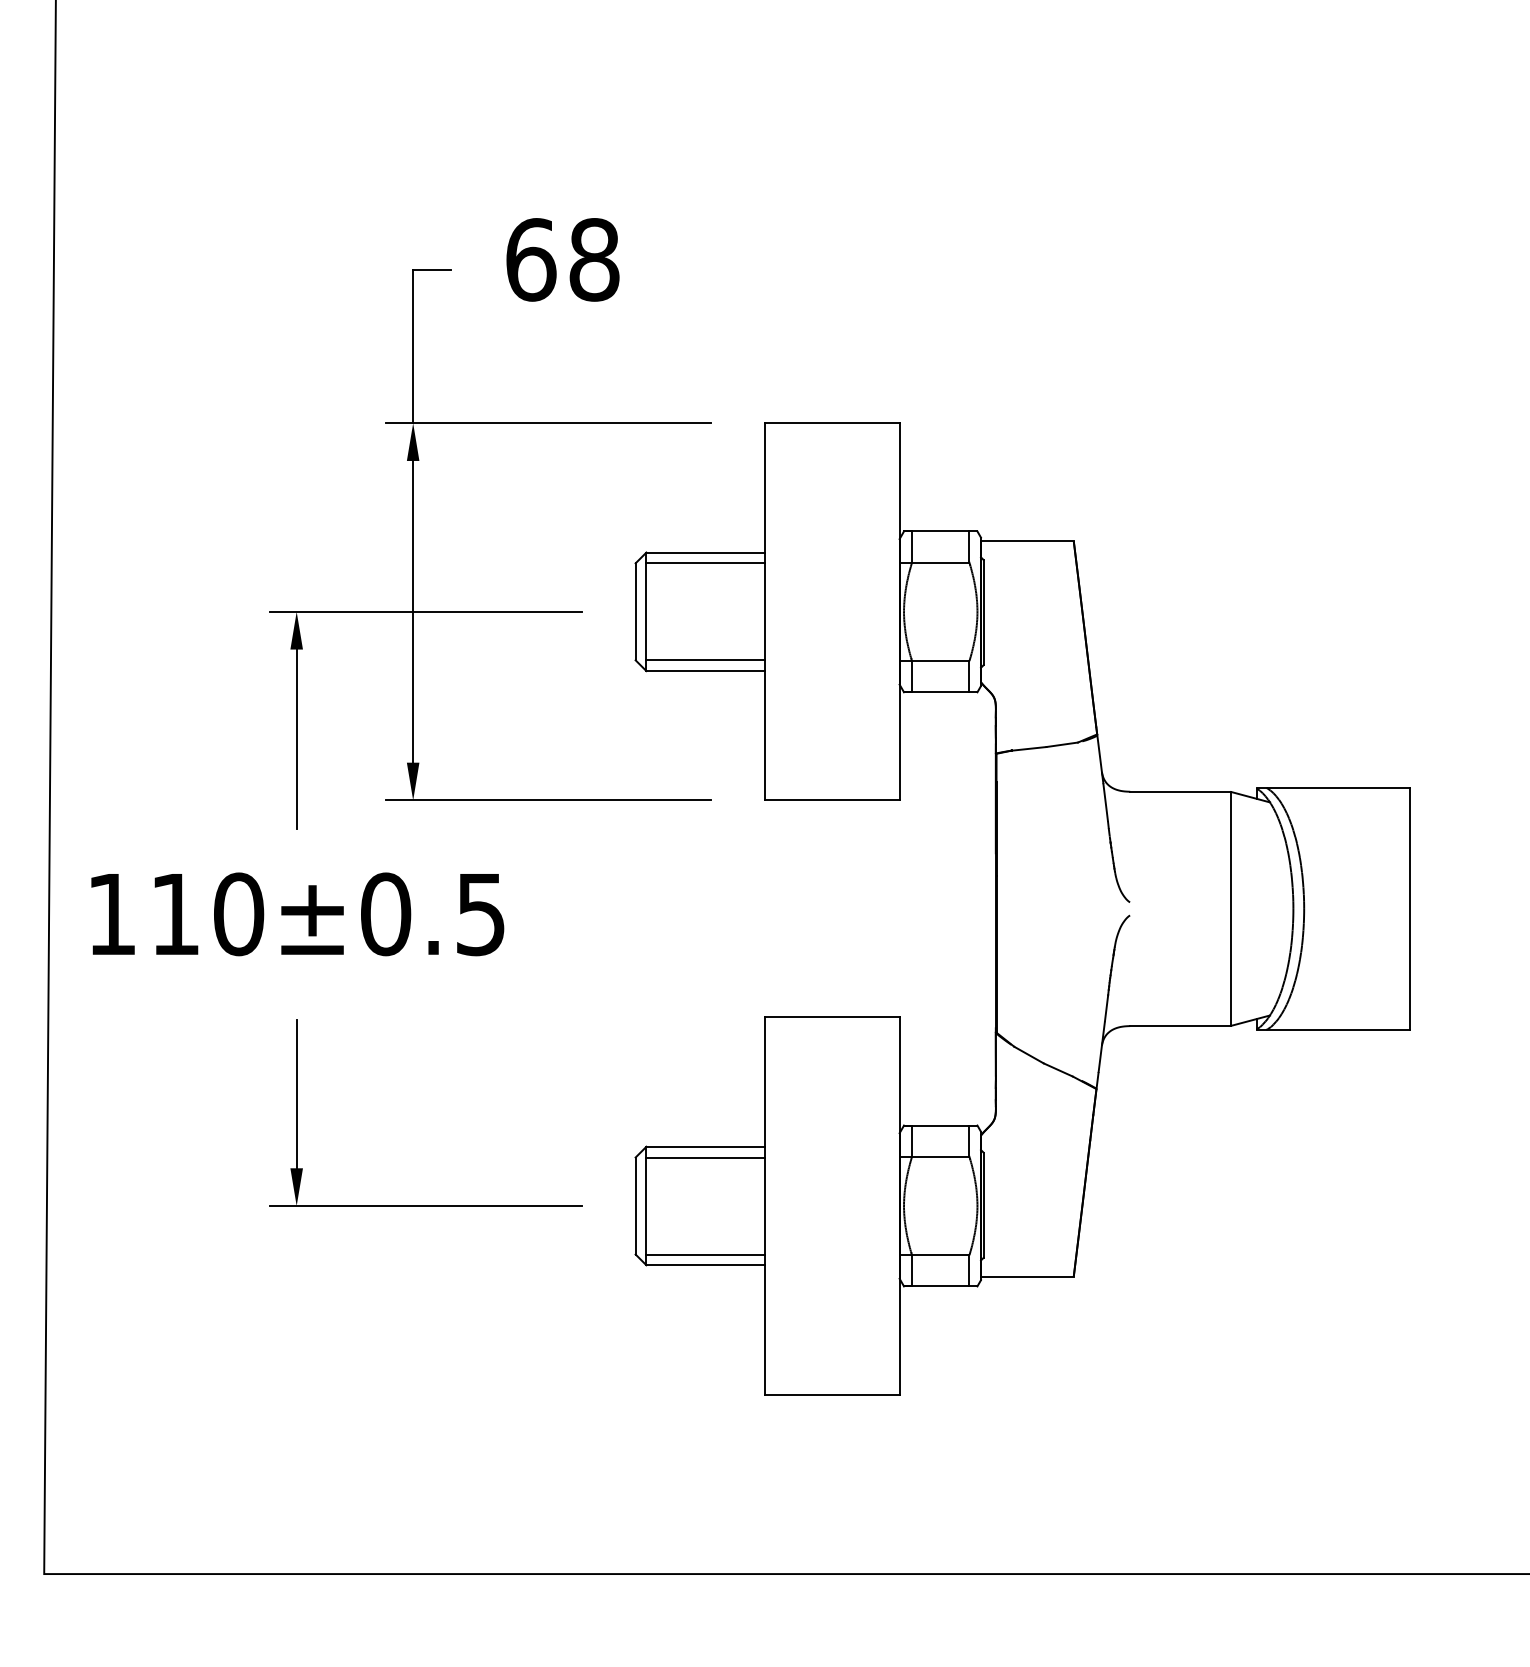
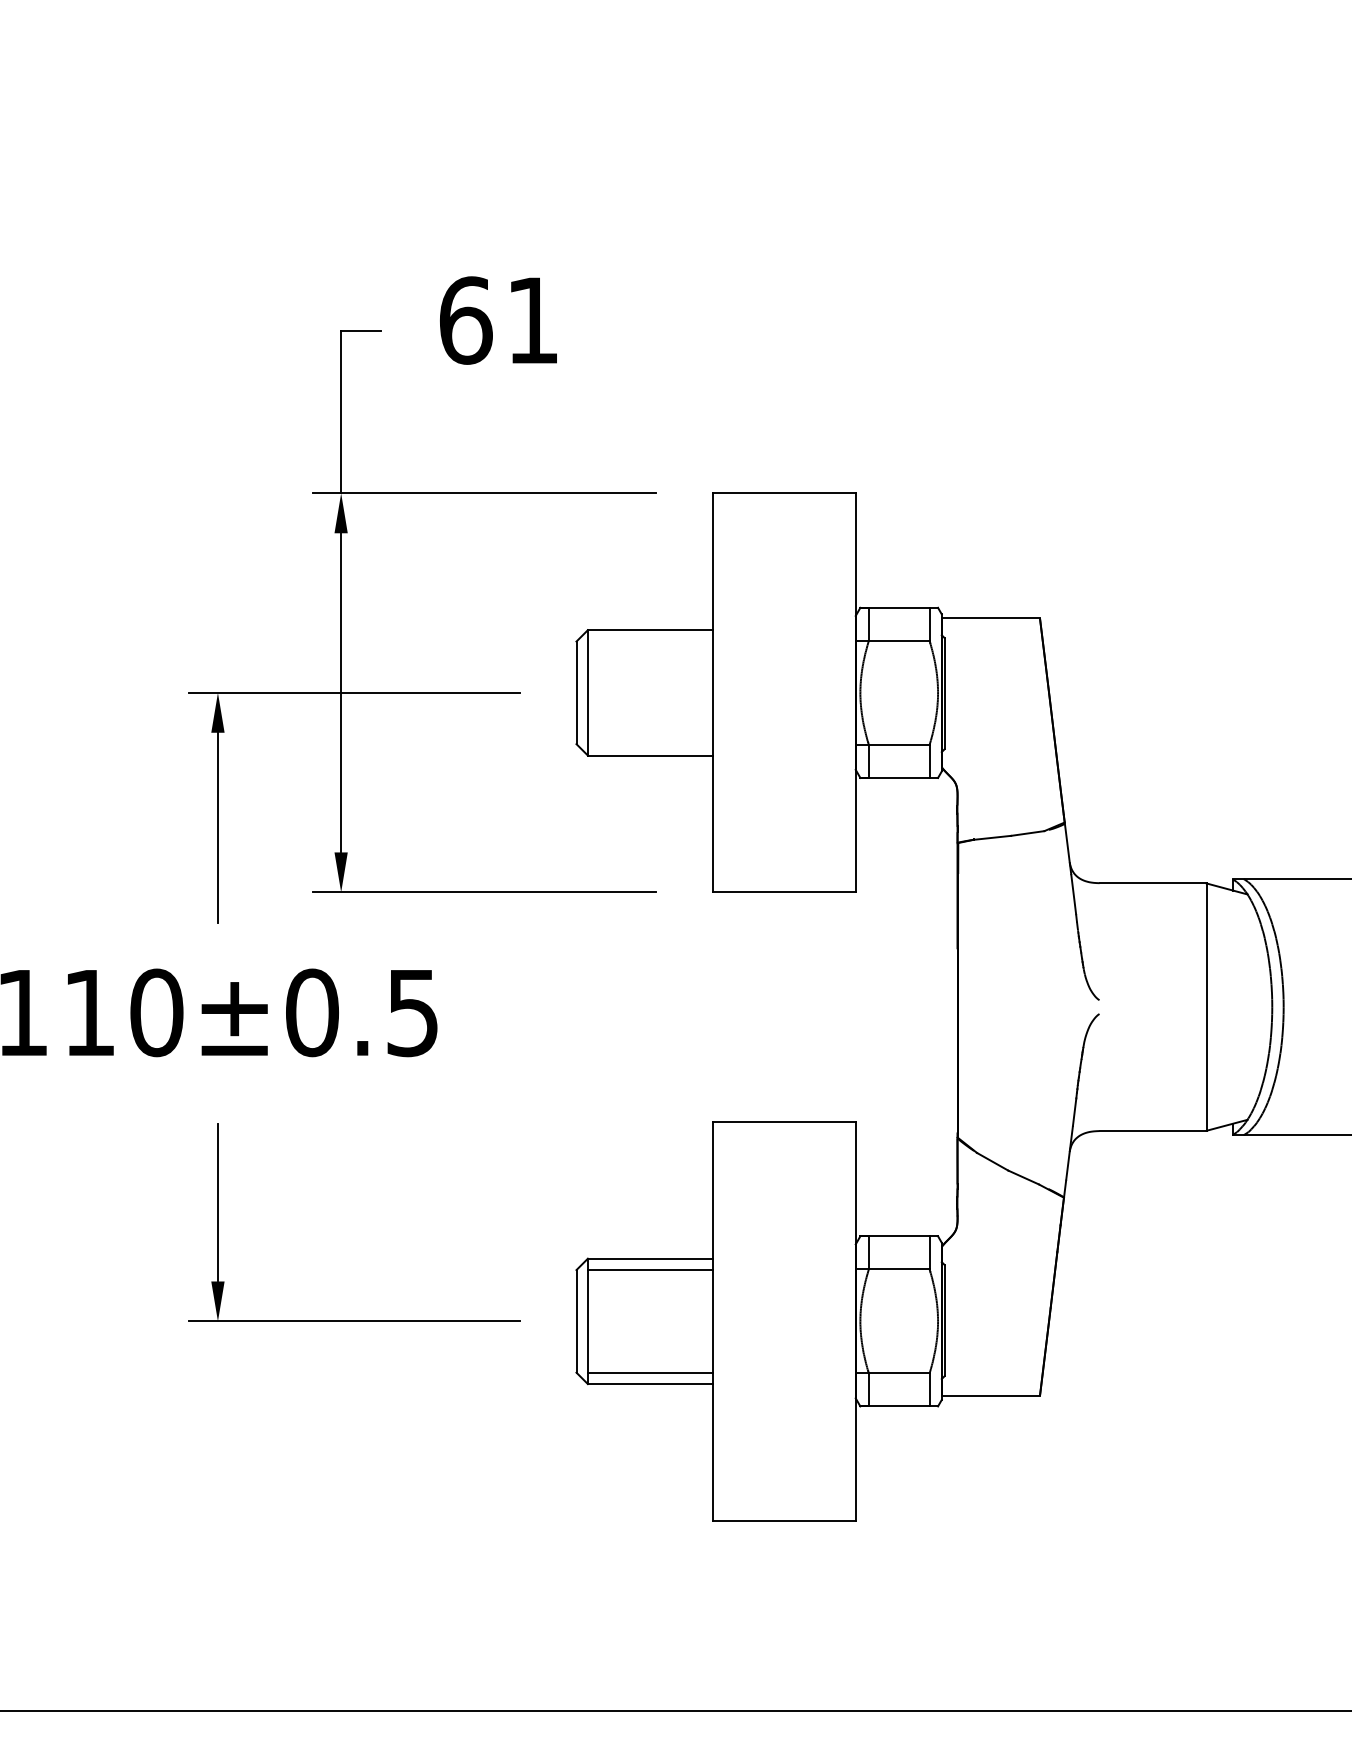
text: (594, 259) -> (532, 320), 68 -> 61
line: (705, 563) -> (650, 641), removed
line: (705, 660) -> (650, 744), removed

